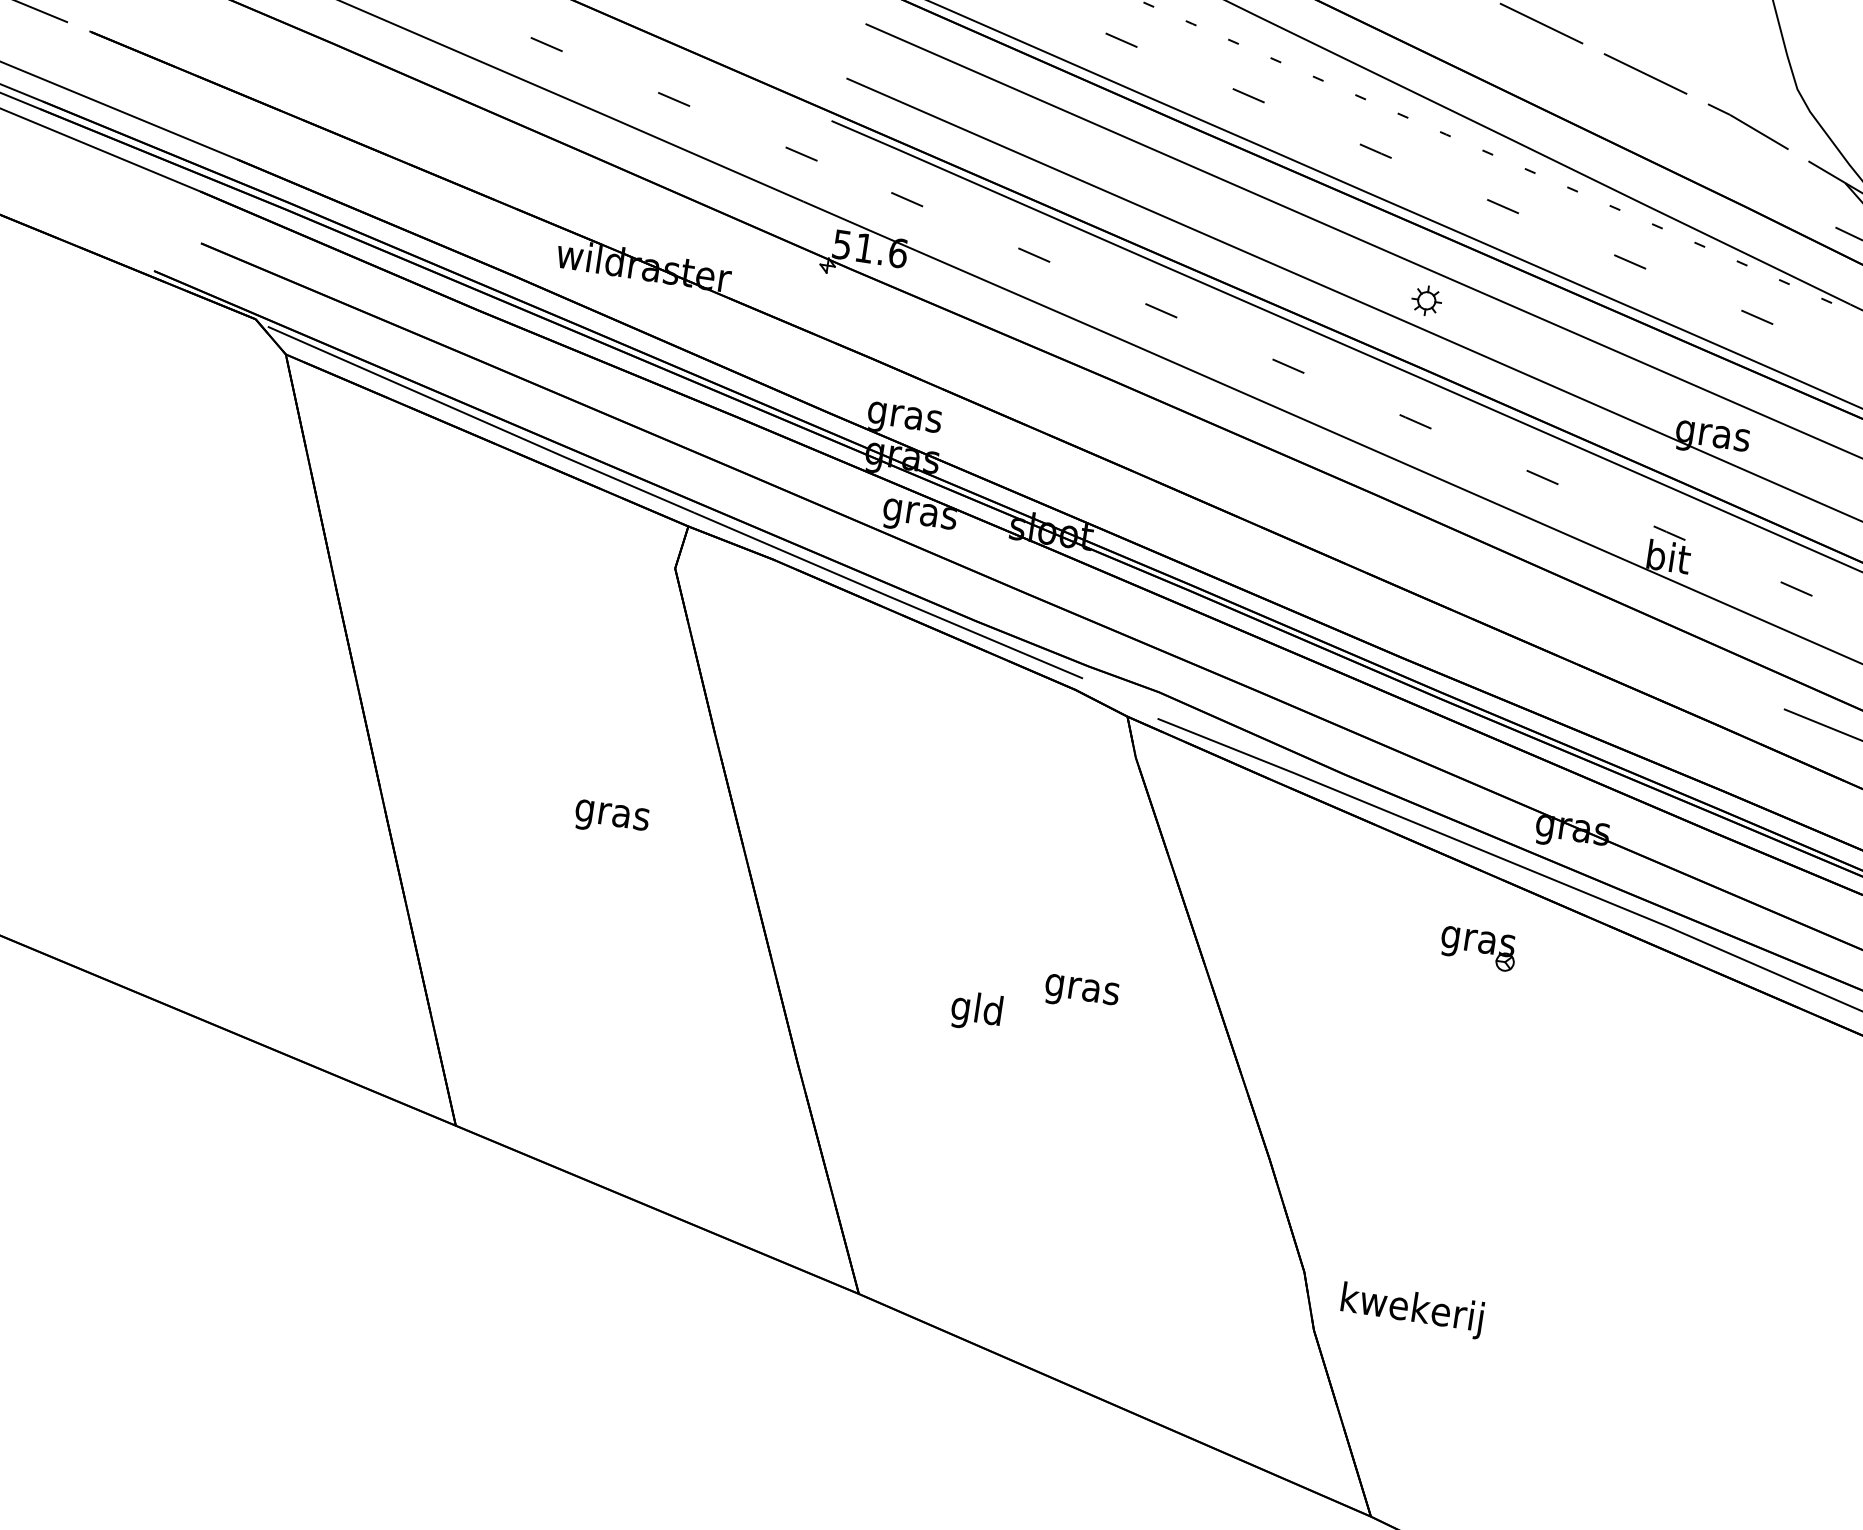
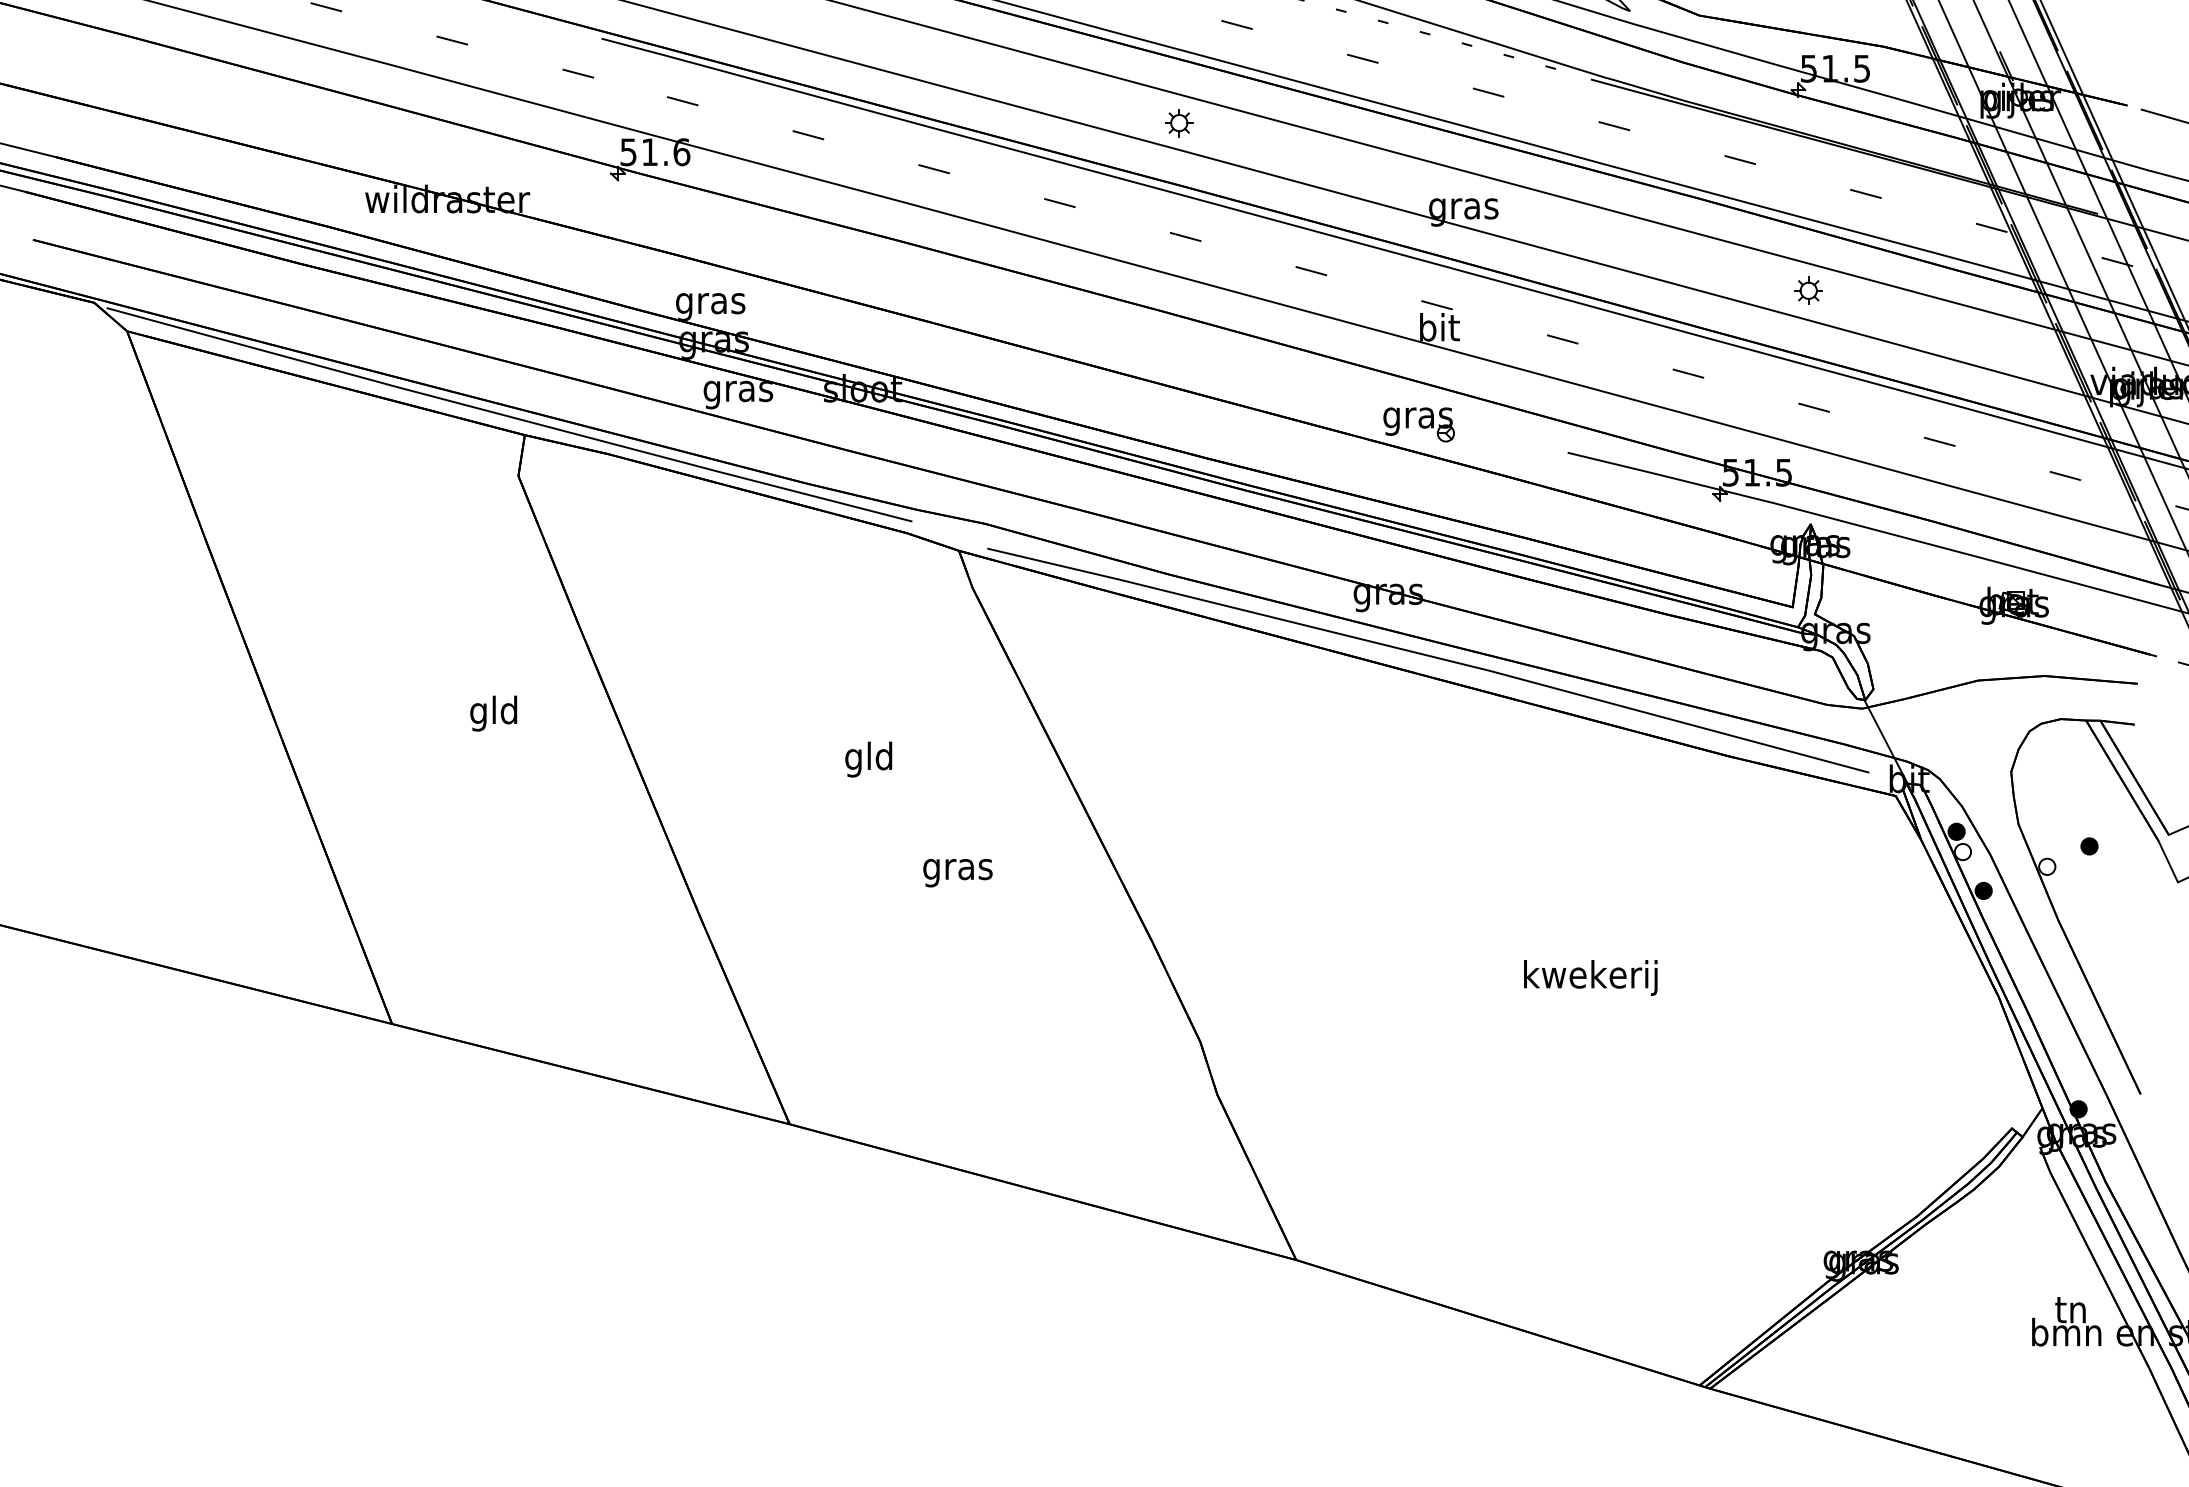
text: (611, 814) -> (493, 713), gras -> gld
part: (1477, 948) -> (1418, 424), moved
text: (1081, 993) -> (957, 873), moved
text: (976, 1011) -> (868, 759), moved
text: (1411, 1310) -> (1590, 977), moved

